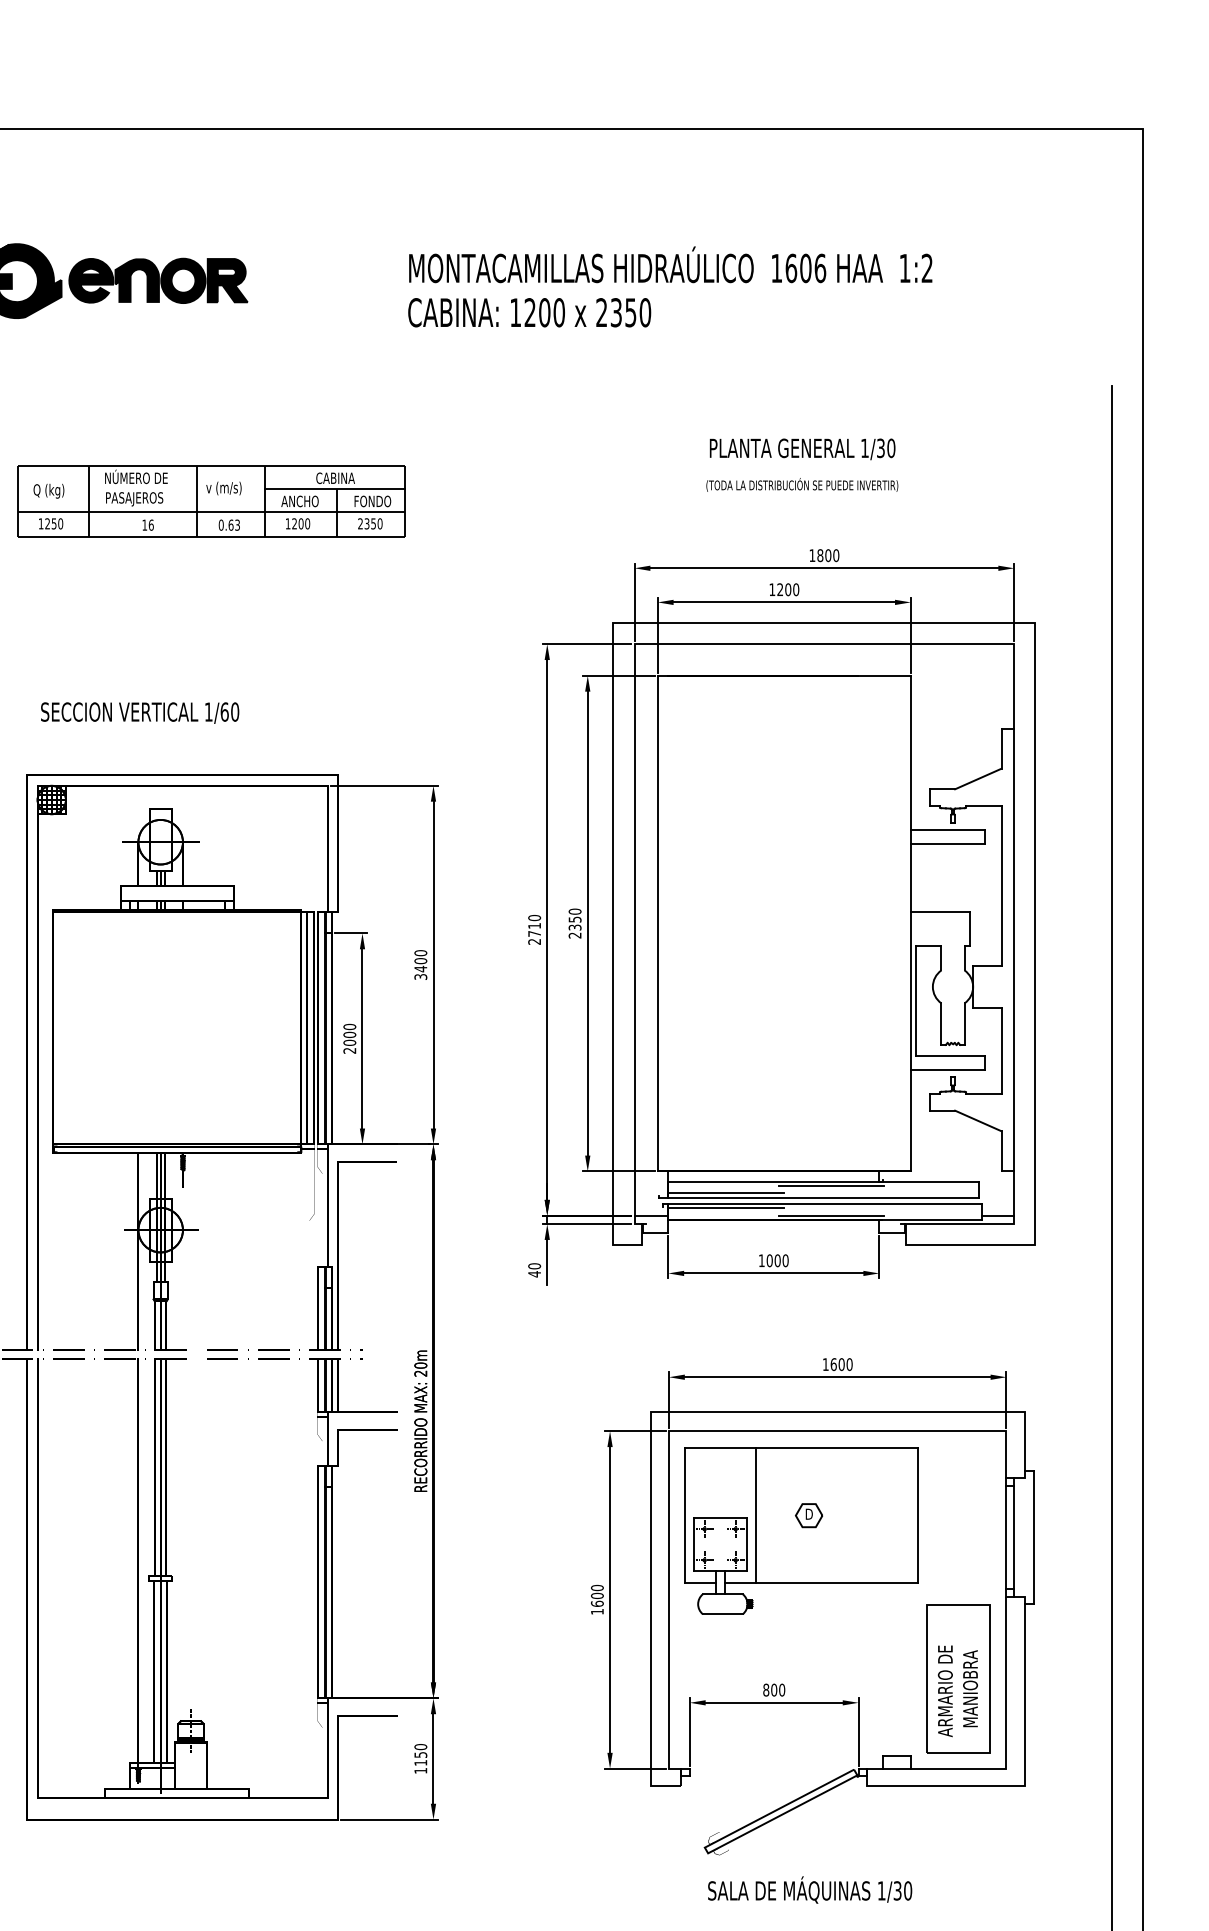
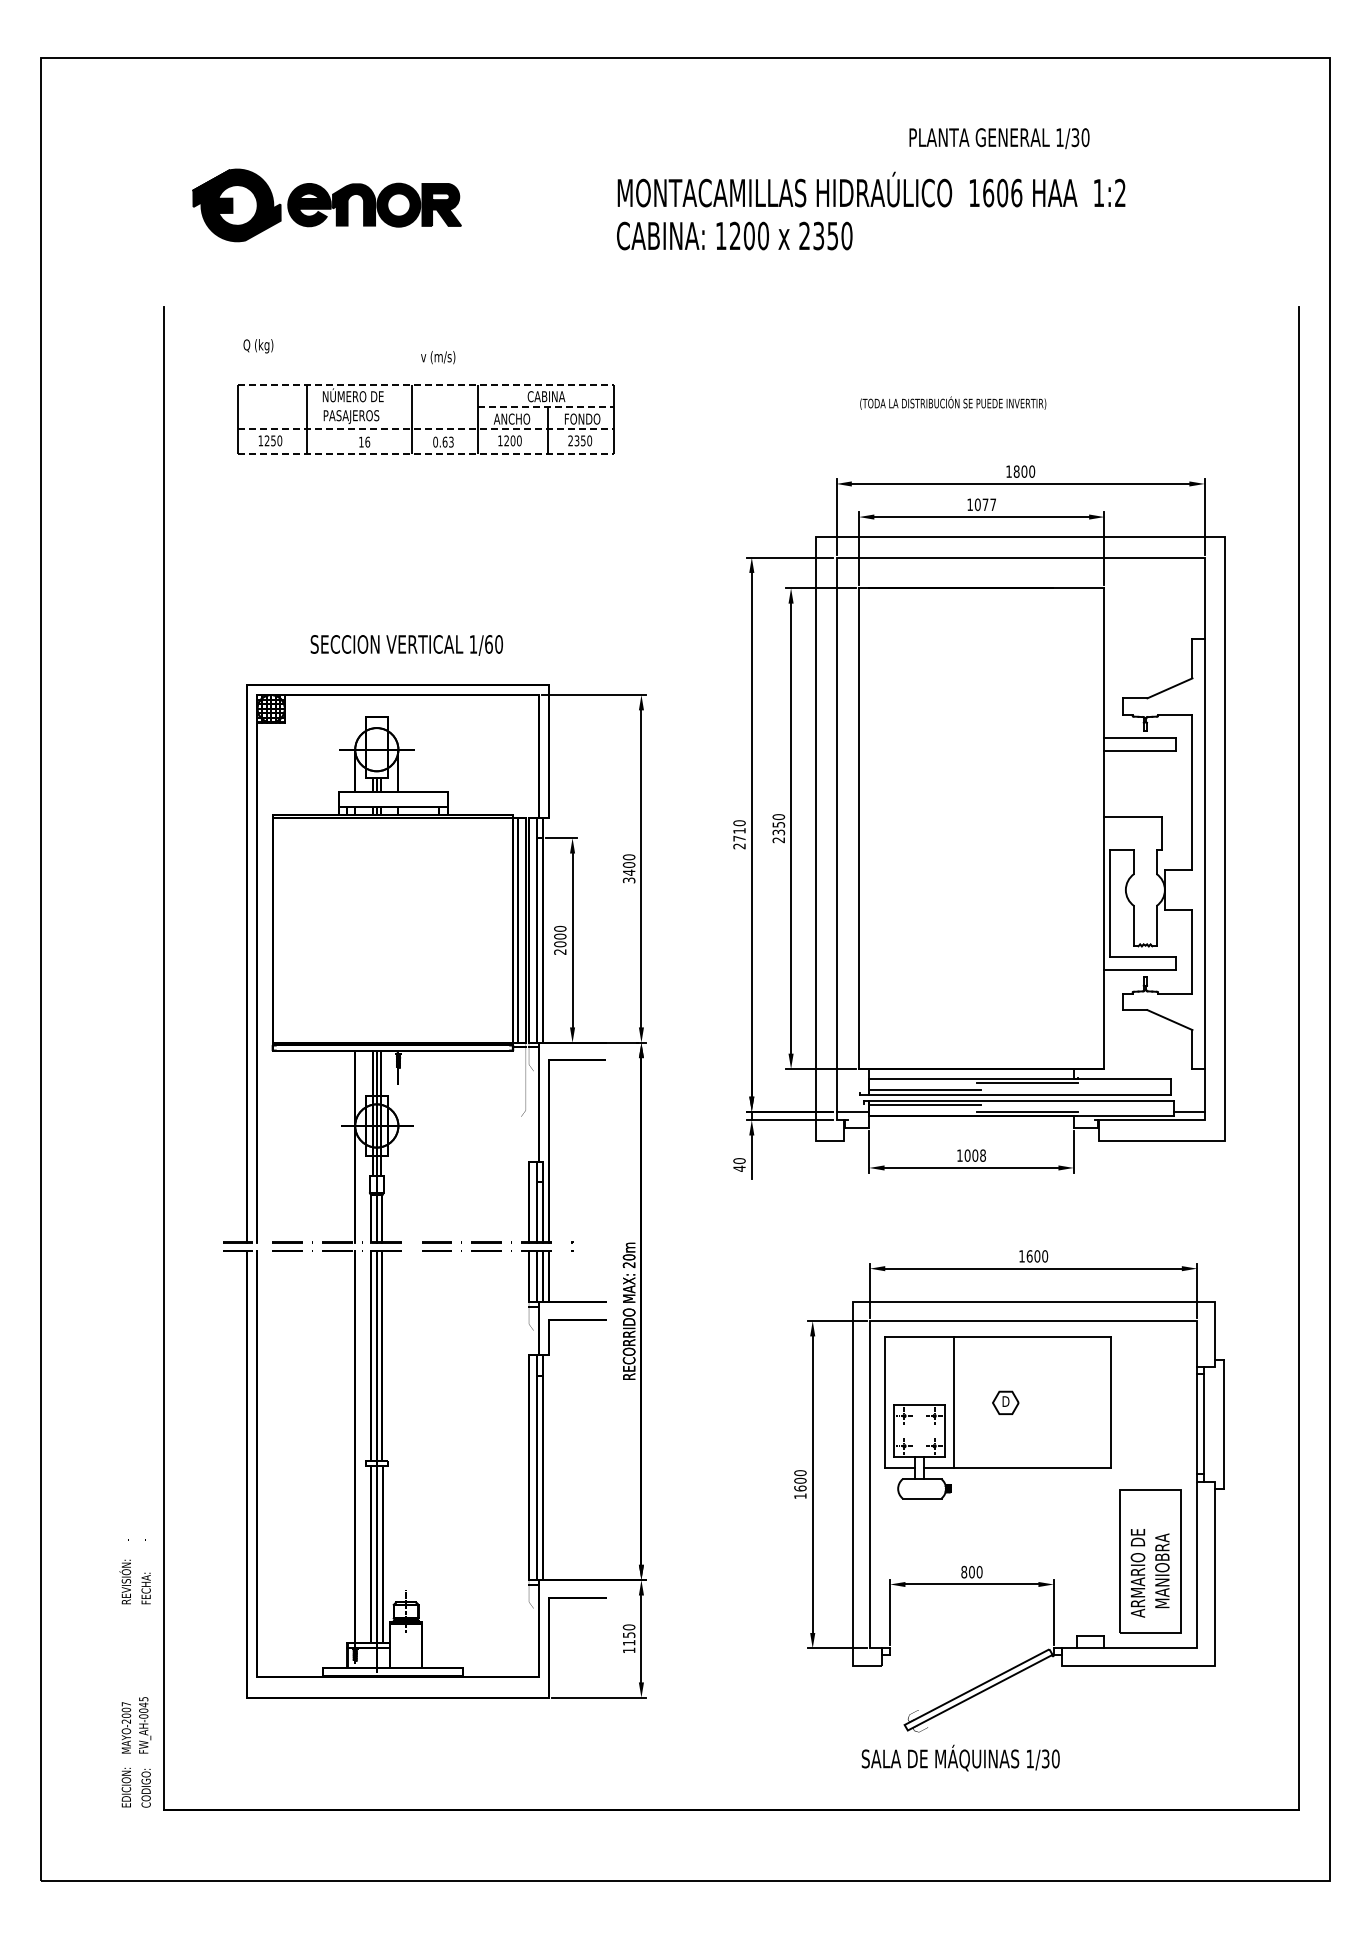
text: (802, 449) -> (999, 138), moved
line: (211, 466) -> (426, 385), solid -> dashed
text: (802, 484) -> (953, 402), moved
text: (224, 488) -> (438, 357), moved
line: (335, 489) -> (546, 407), solid -> dashed
text: (49, 491) -> (258, 346), moved
line: (211, 511) -> (426, 428), solid -> dashed
line: (211, 536) -> (426, 453), solid -> dashed
text: (788, 589) -> (985, 504), 1200 -> 1077
text: (139, 713) -> (406, 645), moved
text: (786, 1260) -> (983, 1155), 1000 -> 1008
text: (809, 1889) -> (960, 1757), moved

